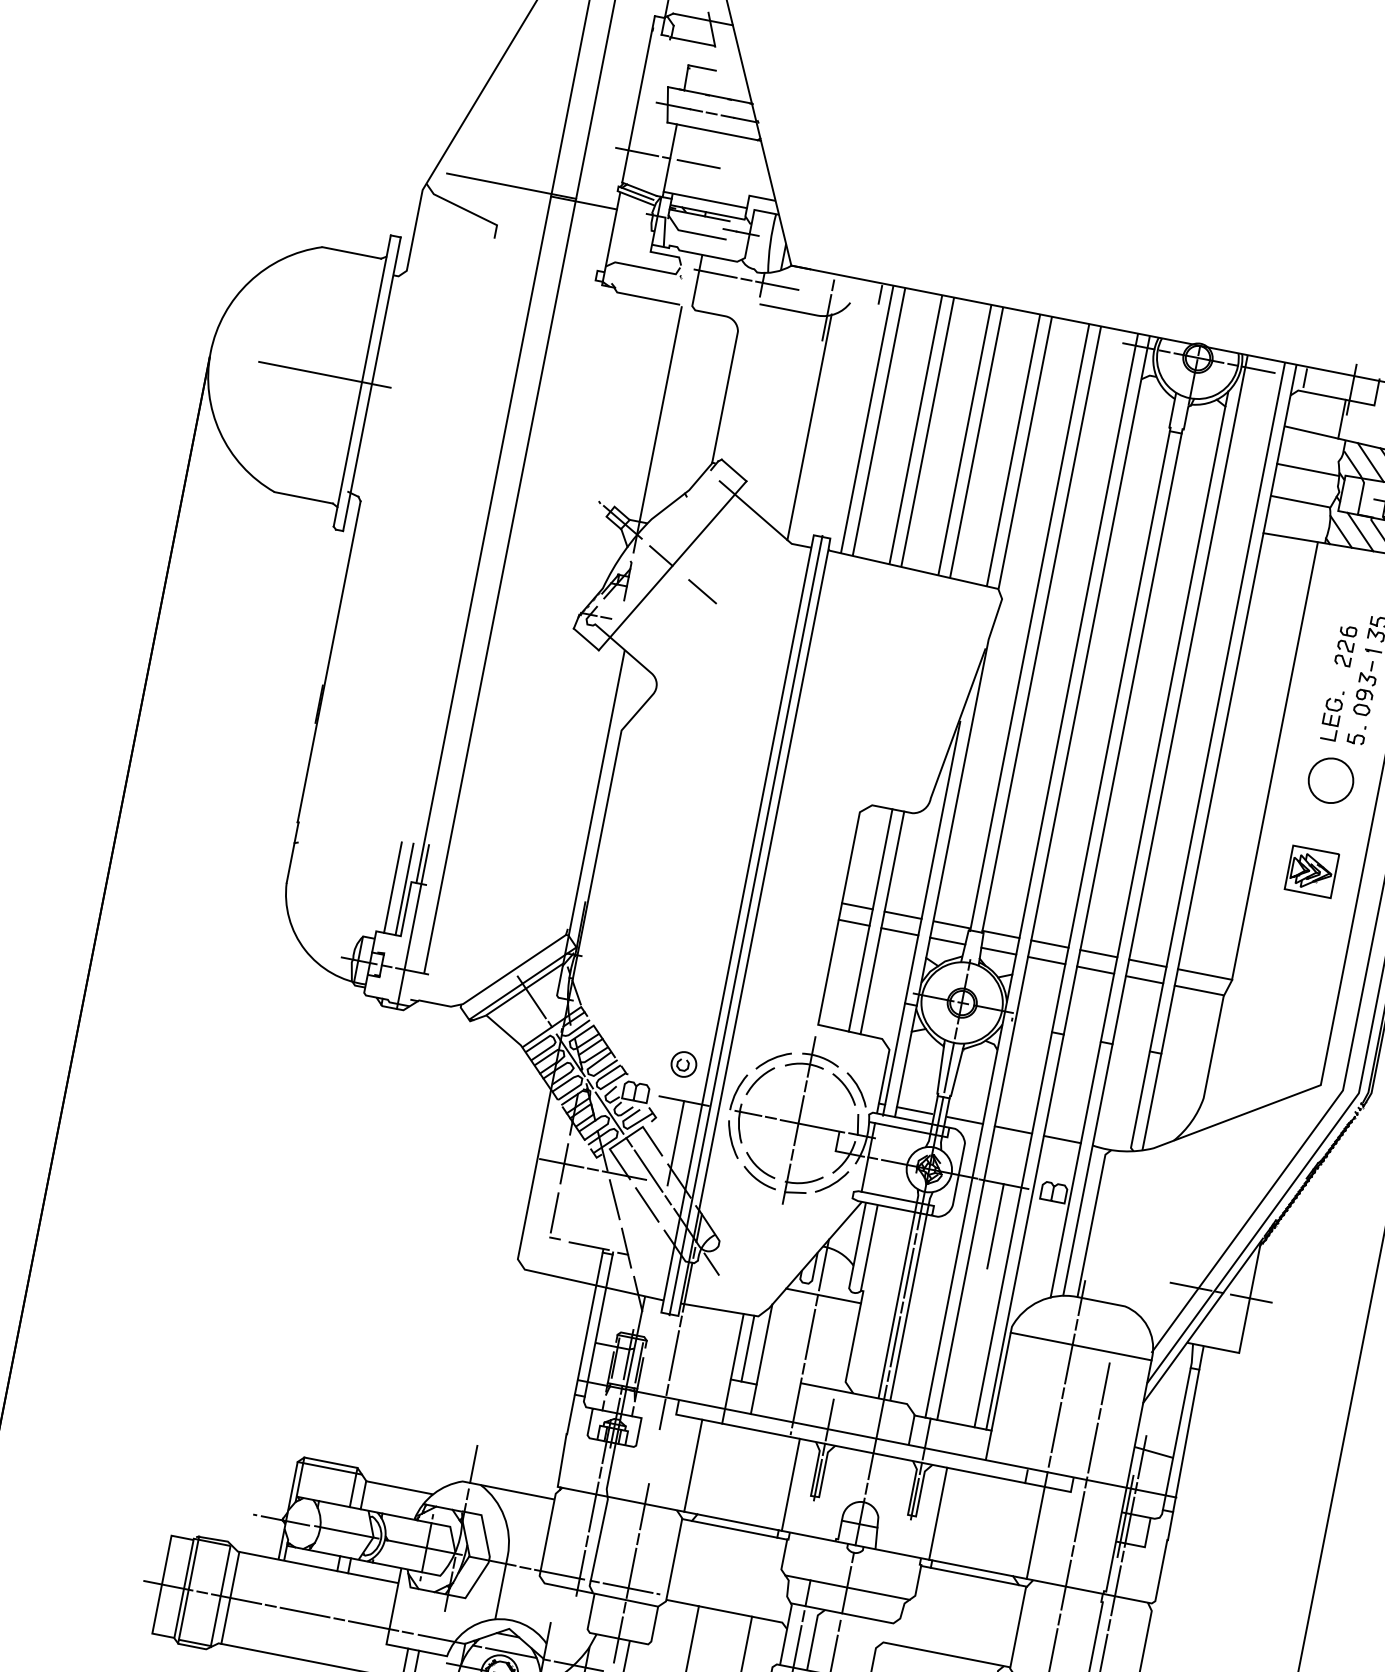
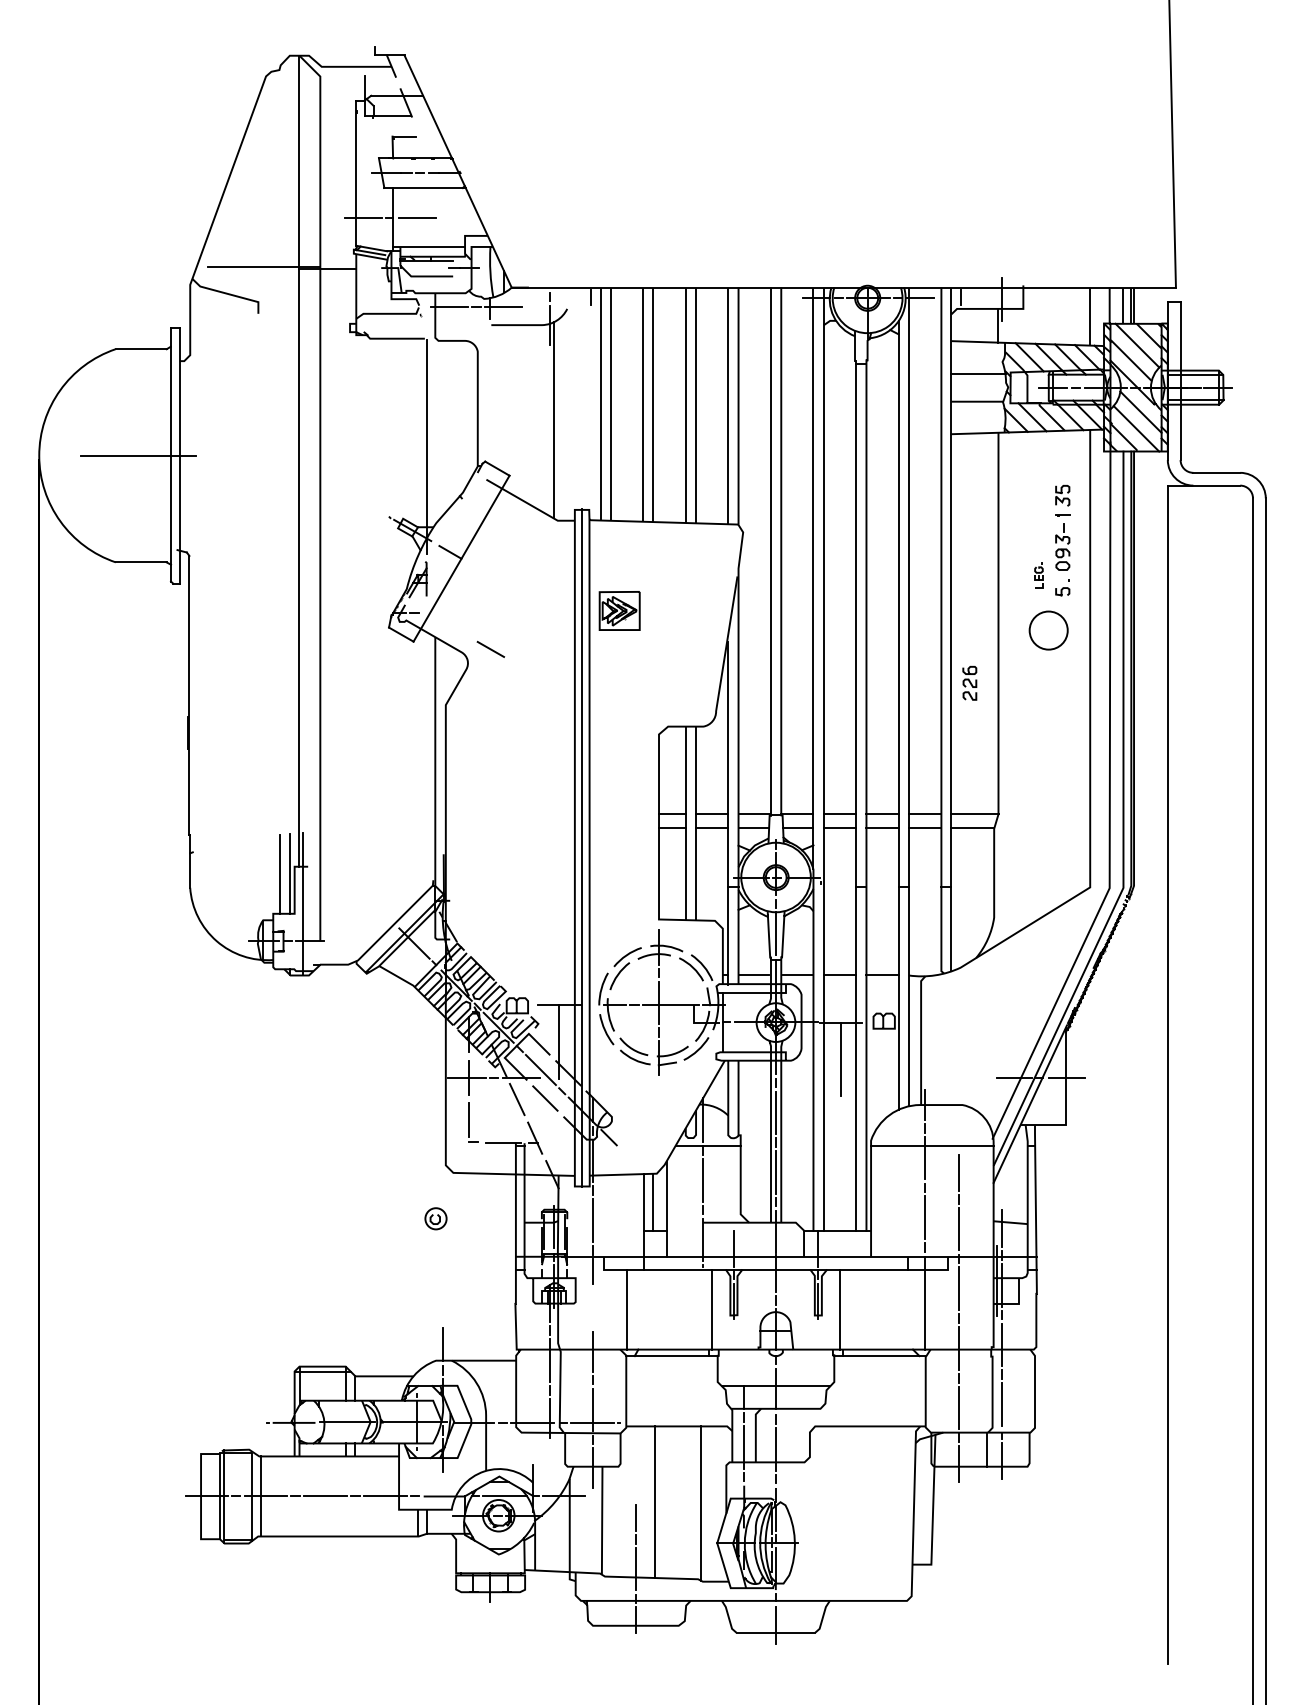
line: (702, 590) -> (490, 648), moved
part: (1345, 645) -> (969, 682), moved
part: (1331, 715) -> (1038, 575), size x0.6
part: (1311, 871) -> (619, 610), moved
part: (683, 1064) -> (435, 1218), moved

